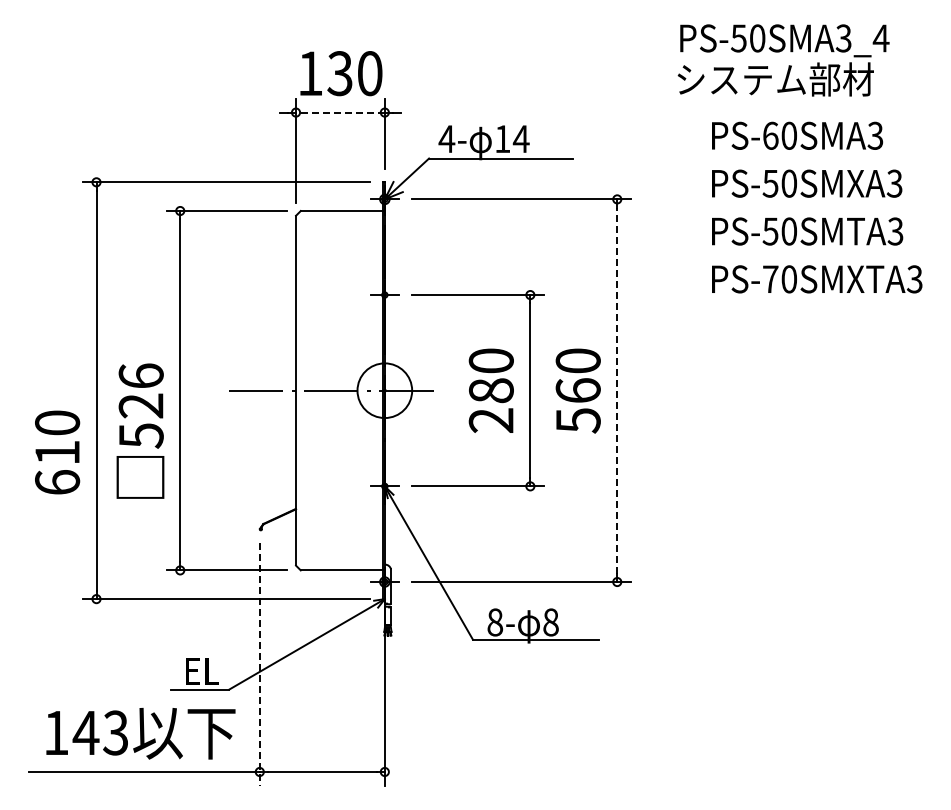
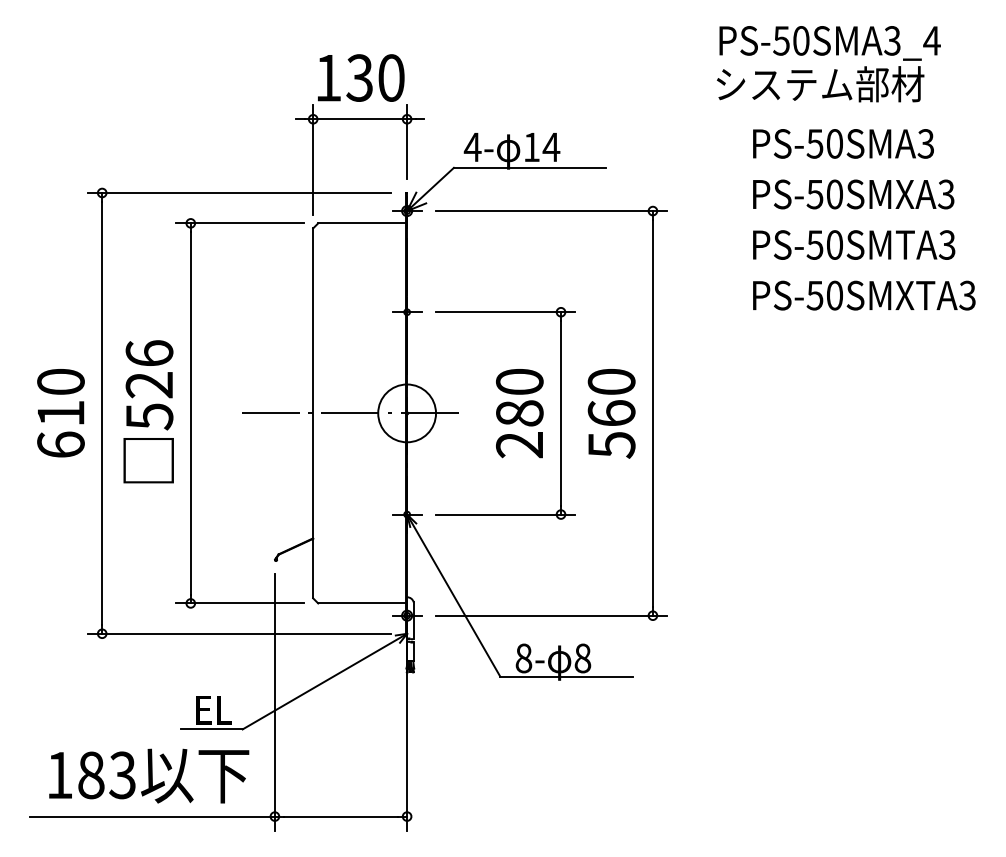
line: (339, 112) -> (359, 119), dashed -> solid
text: (770, 135) -> (814, 143), PS-60SMA3 -> PS-50SMA3
text: (770, 279) -> (814, 295), PS-70SMXTA3 -> PS-50SMXTA3
line: (617, 390) -> (653, 413), dashed -> solid
text: (140, 430) -> (148, 411), moved
text: (57, 452) -> (60, 413), moved
line: (259, 664) -> (274, 702), dashed -> solid
text: (85, 732) -> (90, 774), 143 -> 183

